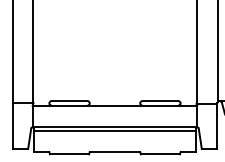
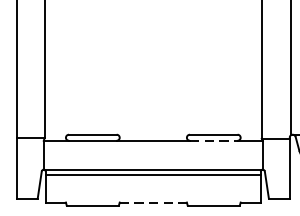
line: (160, 105) -> (213, 140), solid -> dashed
line: (115, 152) -> (153, 203), solid -> dashed

